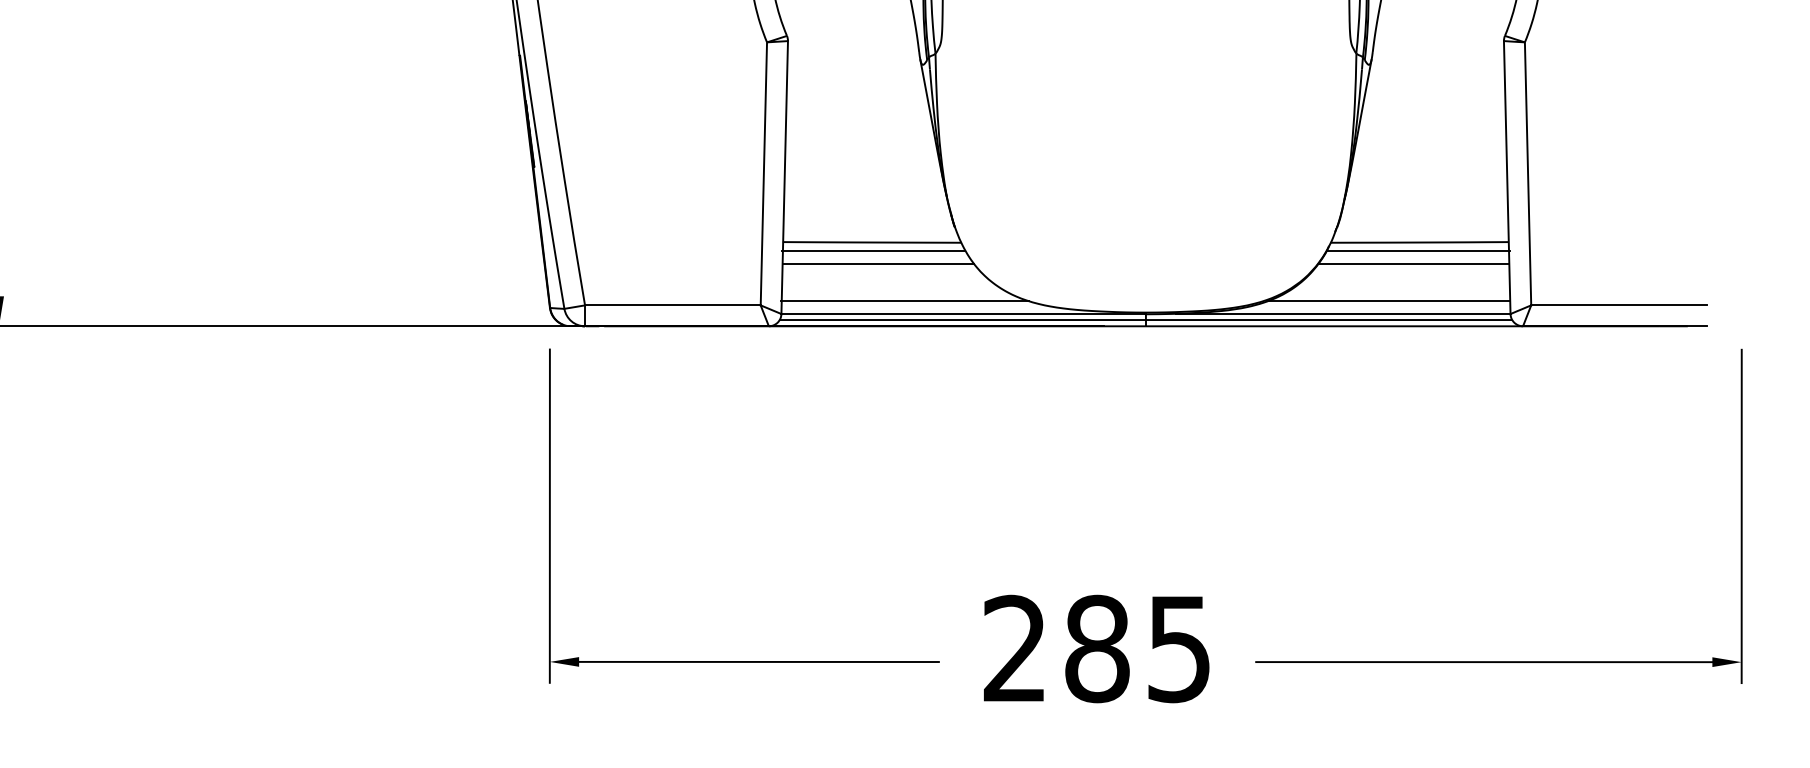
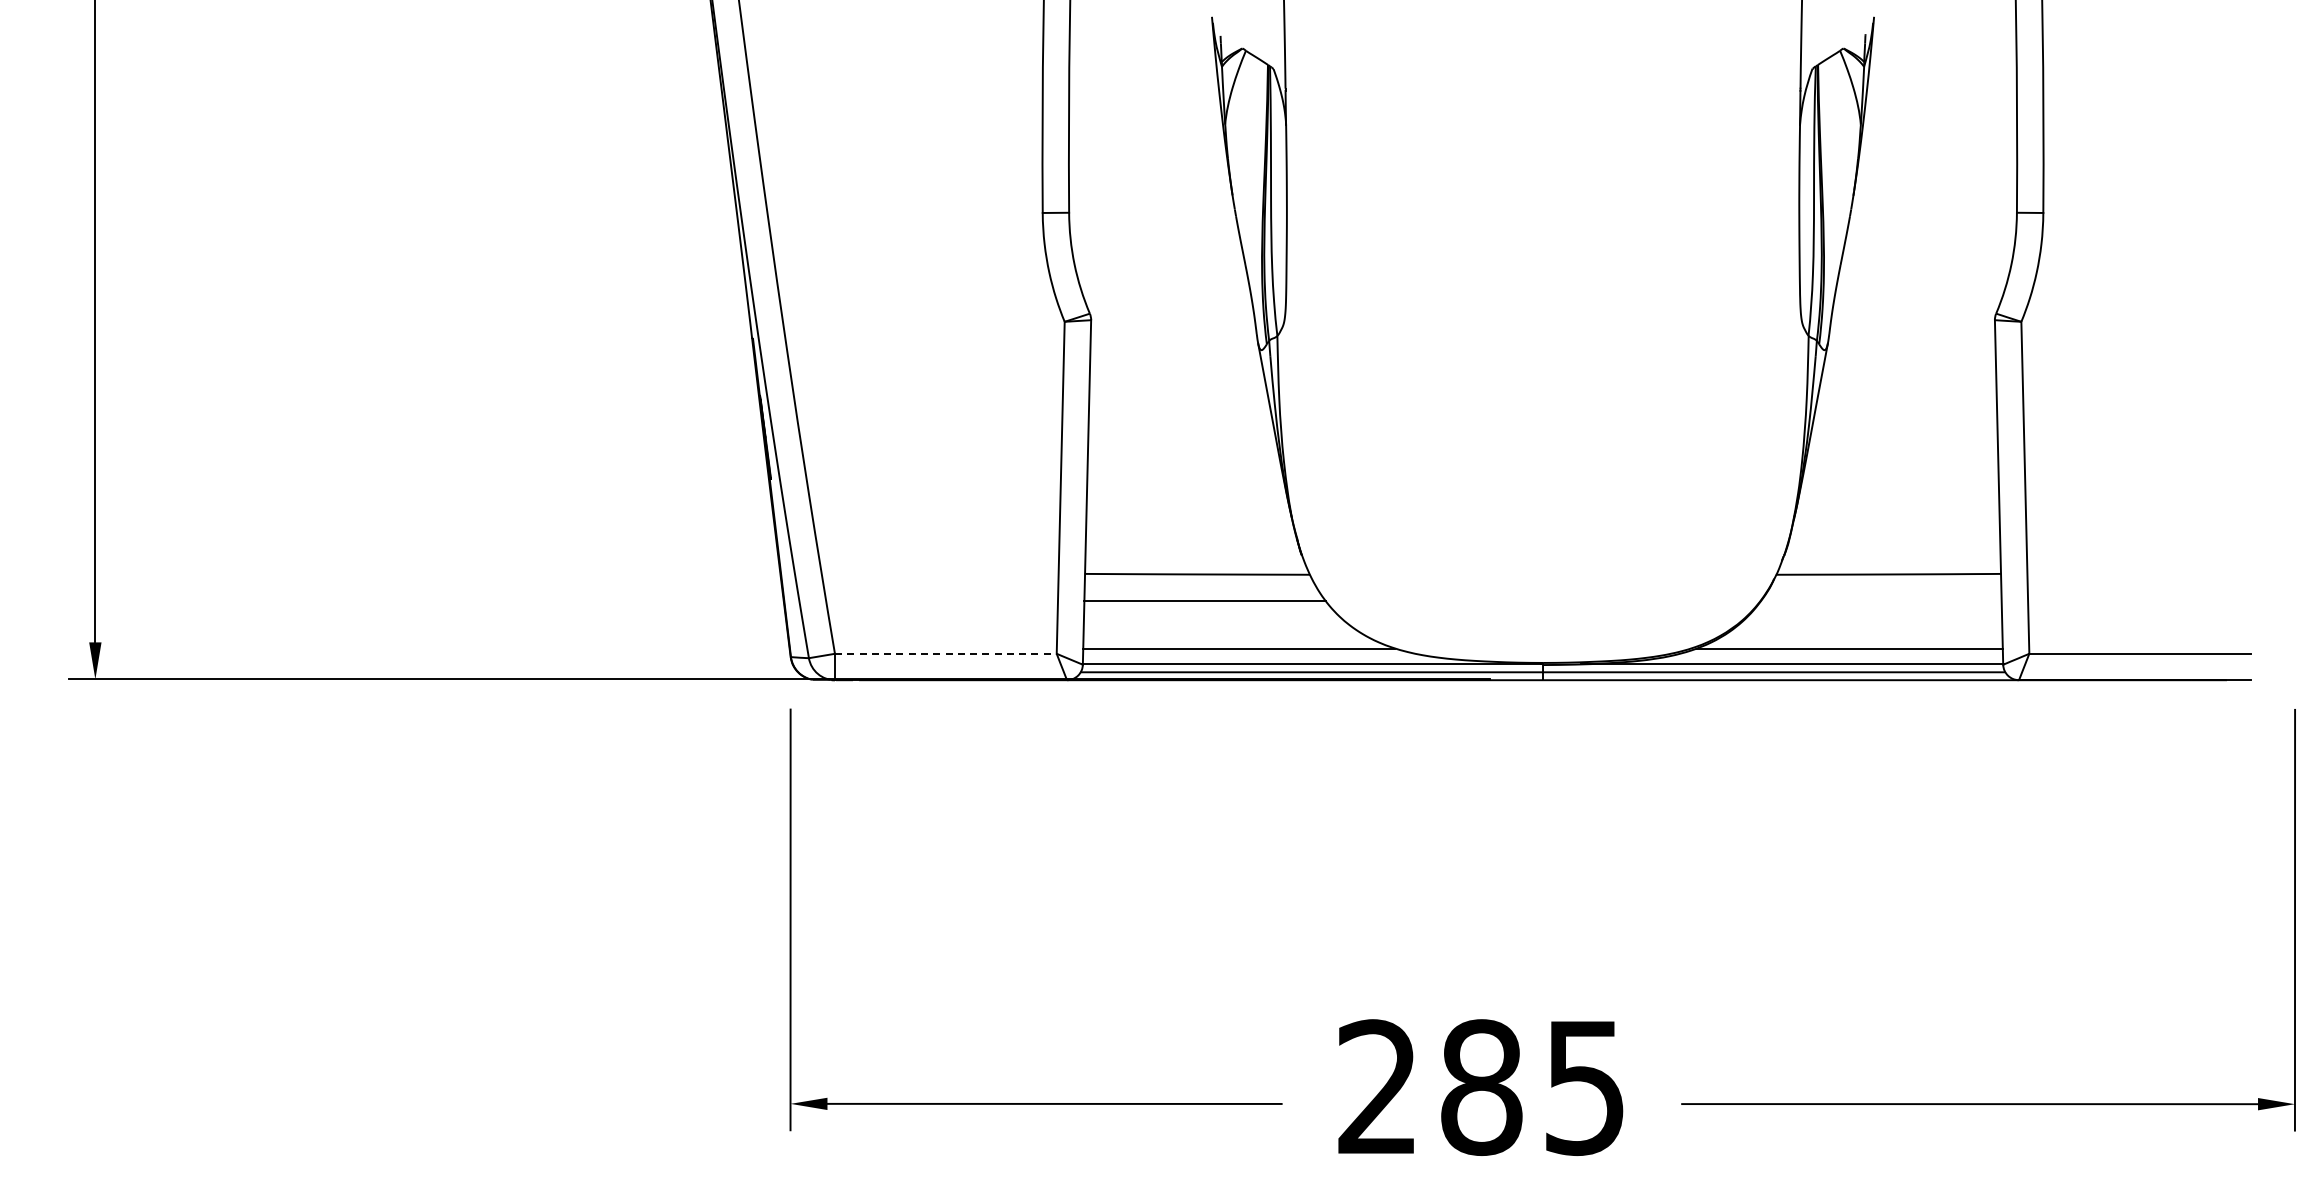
line: (873, 251) -> (1199, 585), removed
line: (1418, 251) -> (1886, 585), removed
line: (1414, 263) -> (1881, 601), removed
line: (672, 305) -> (945, 653), solid -> dashed

